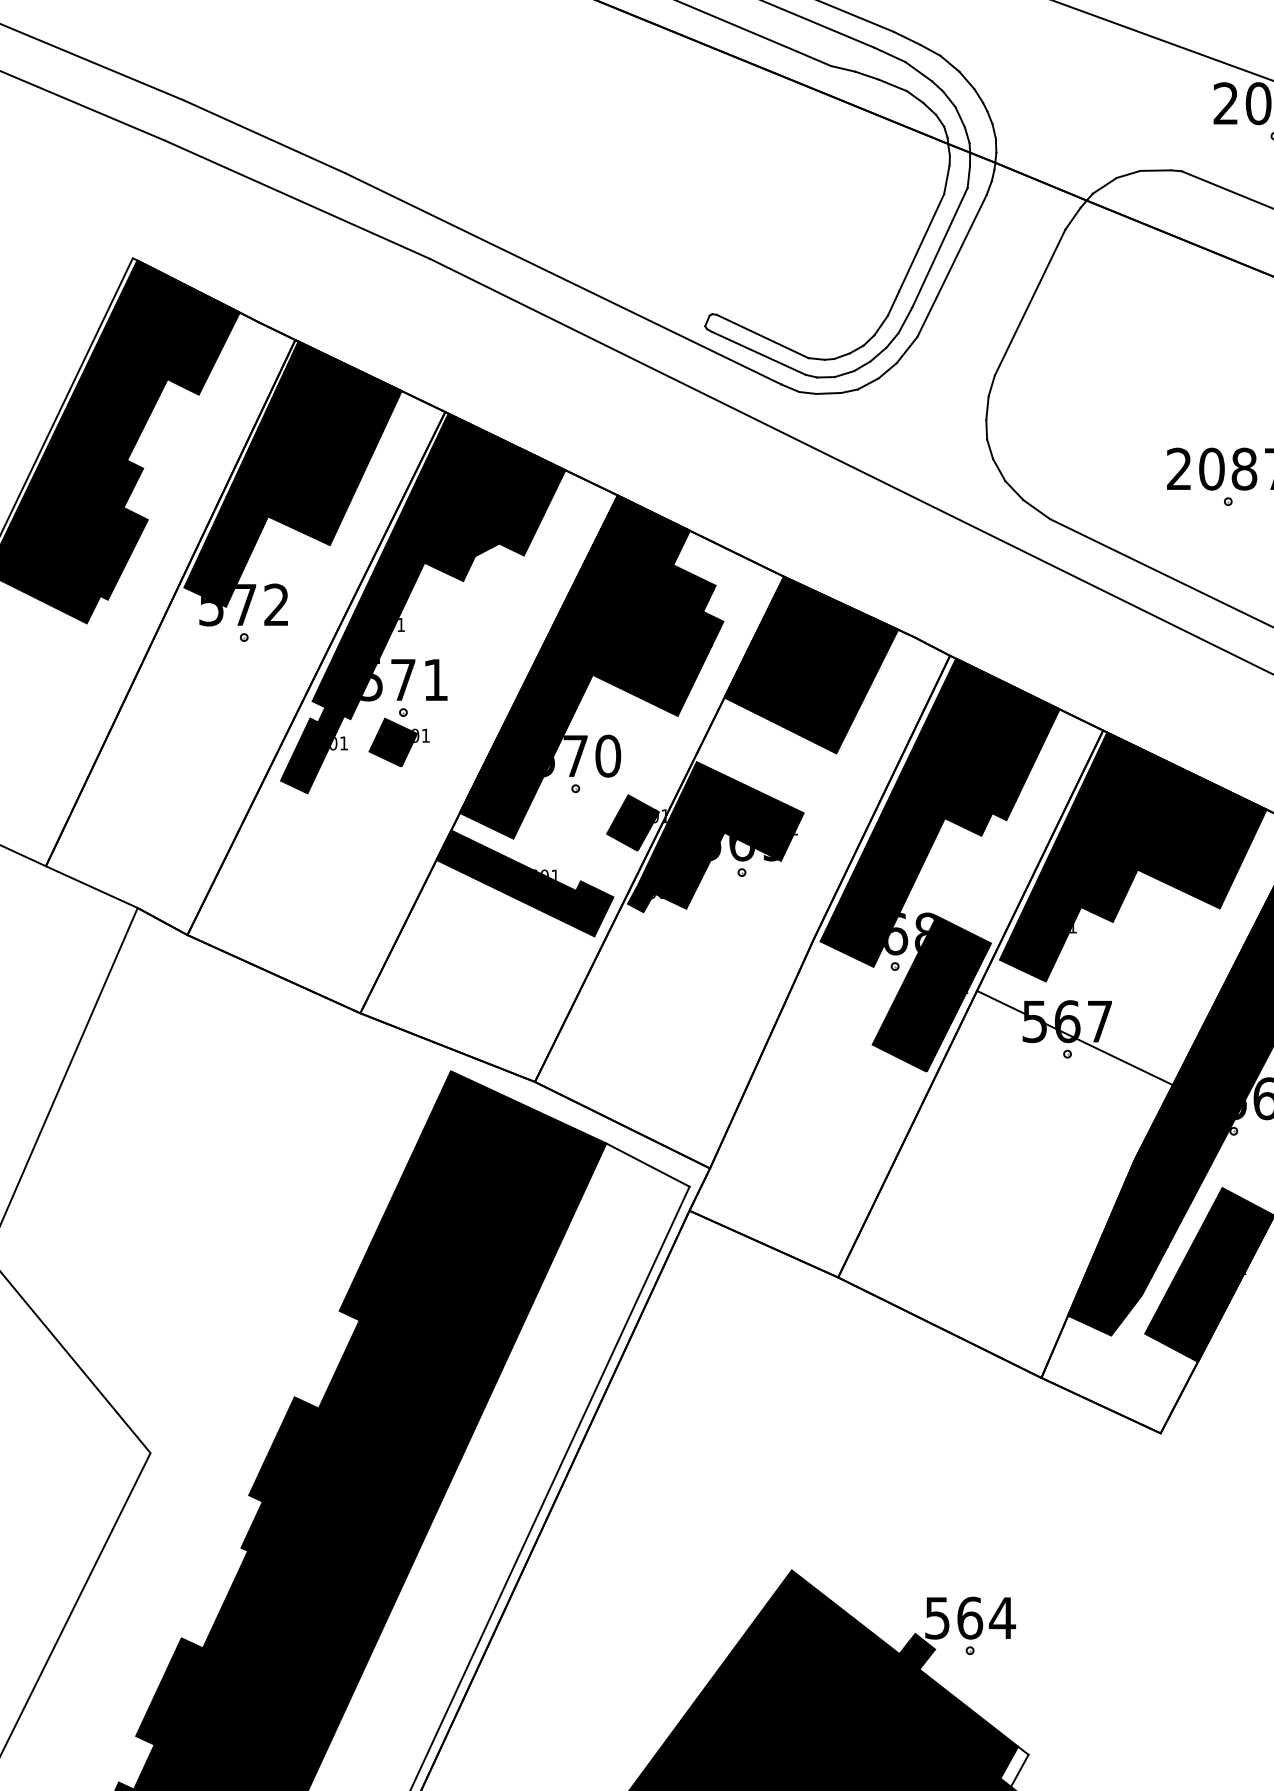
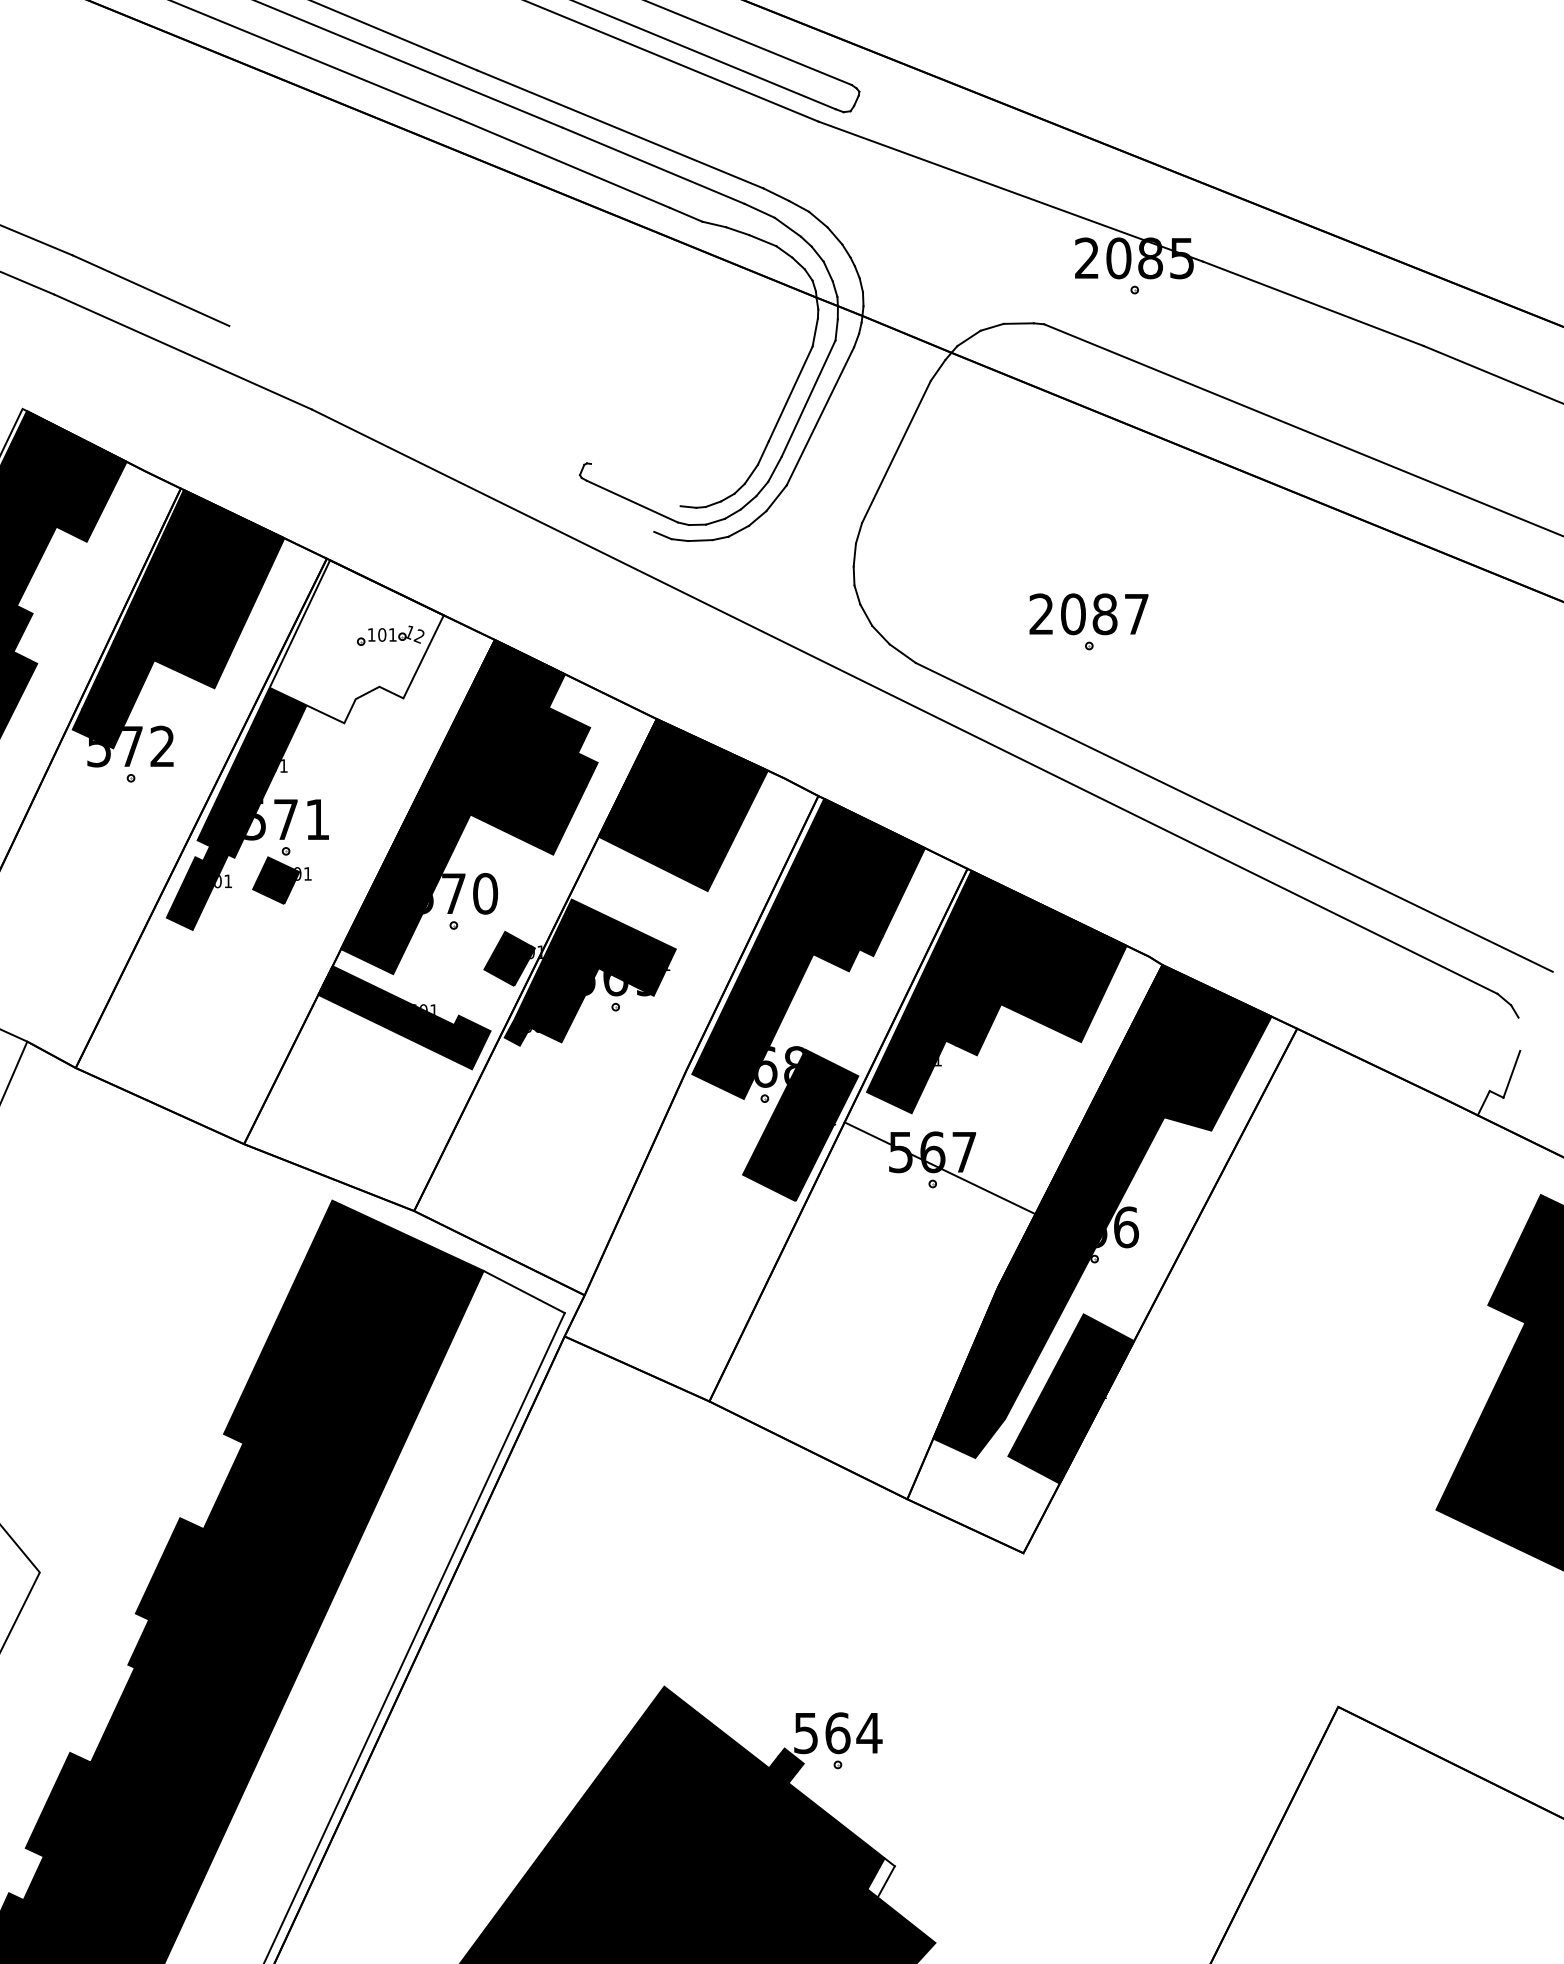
line: (563, 278) -> (441, 428), removed
line: (762, 335) -> (635, 484), removed
fill: (475, 497) -> (356, 641), removed

